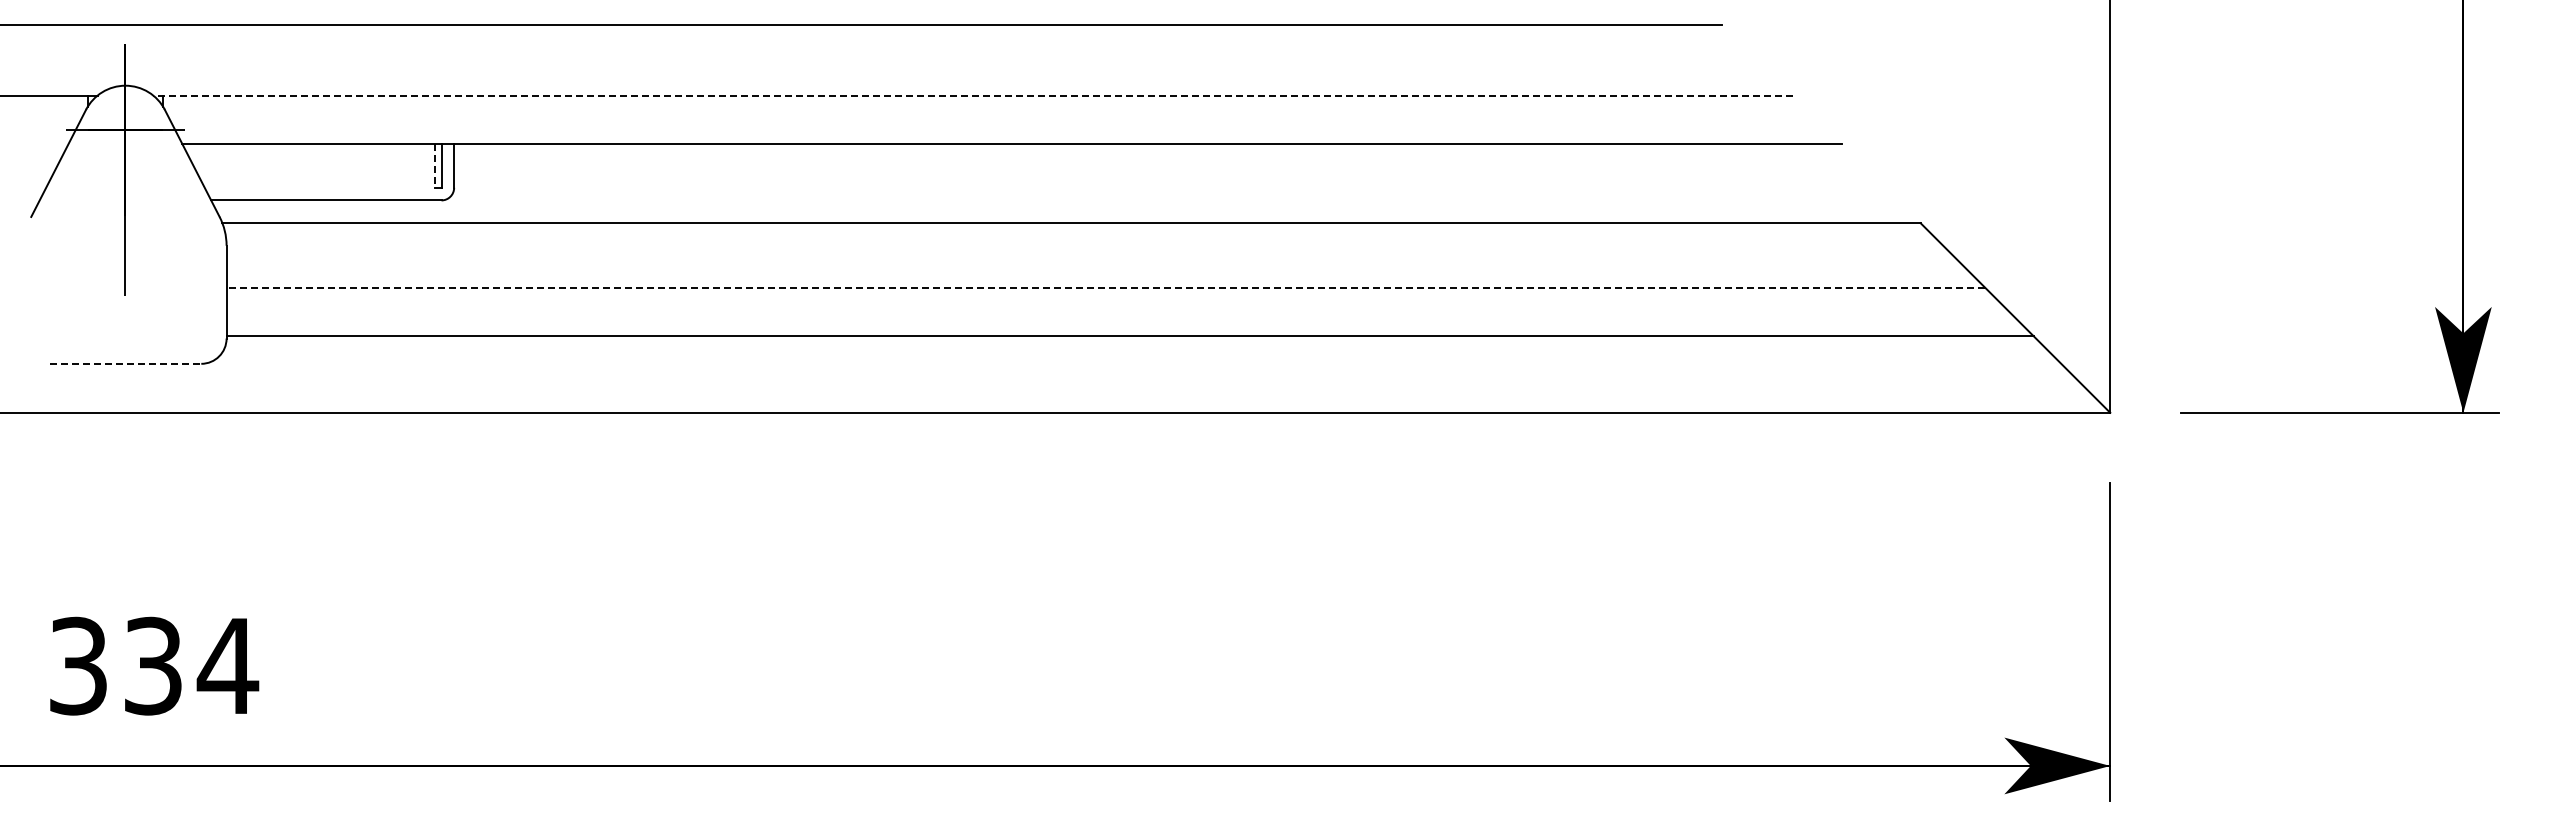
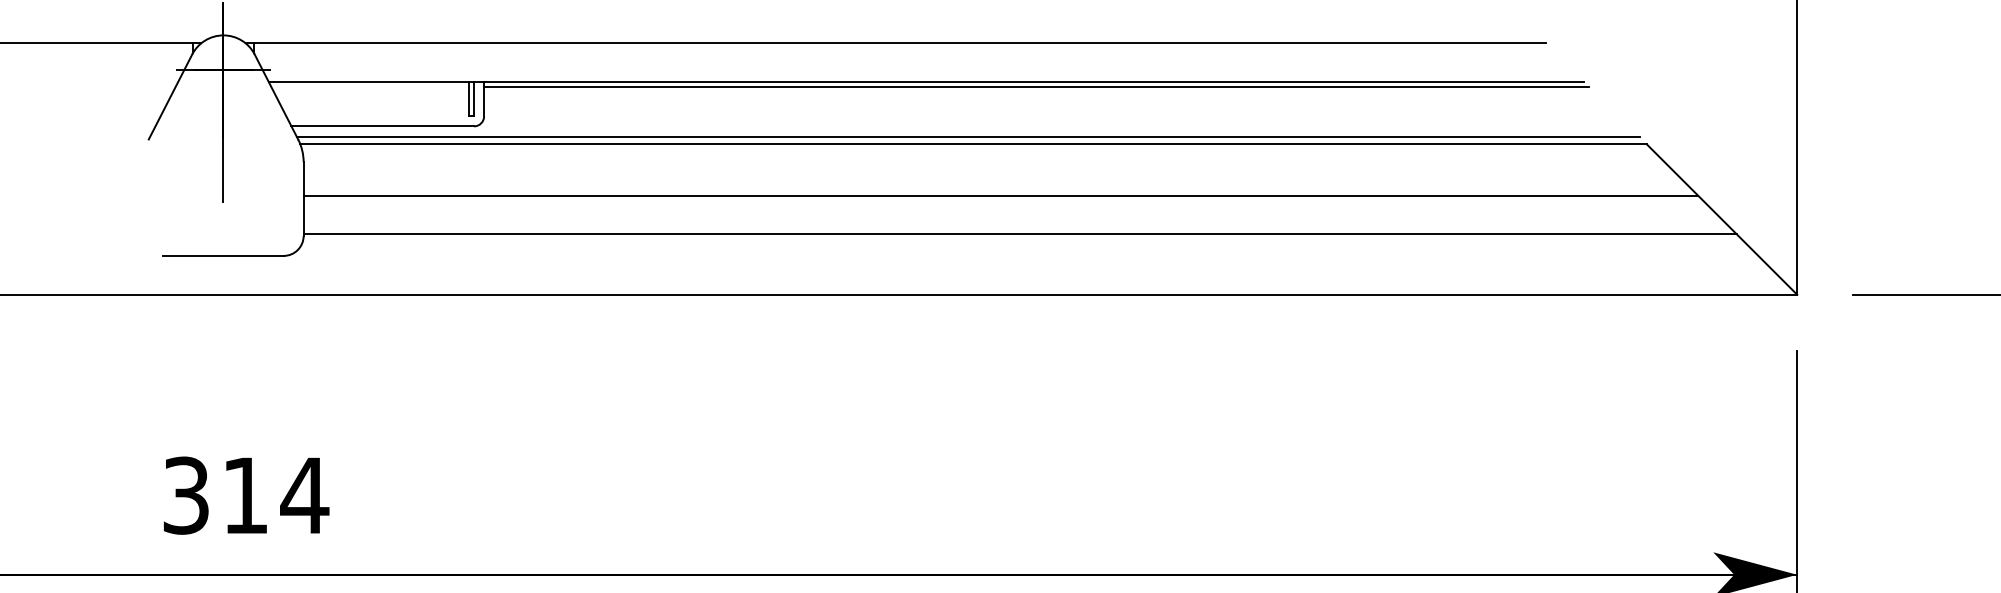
line: (973, 95) -> (895, 43), dashed -> solid
line: (1150, 150) -> (1036, 86), added
line: (435, 165) -> (469, 98), dashed -> solid
line: (1064, 214) -> (968, 137), added
line: (1105, 287) -> (1000, 195), dashed -> solid
line: (125, 363) -> (223, 255), dashed -> solid
text: (153, 665) -> (245, 495), 334 -> 314

